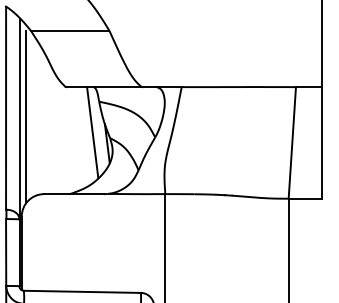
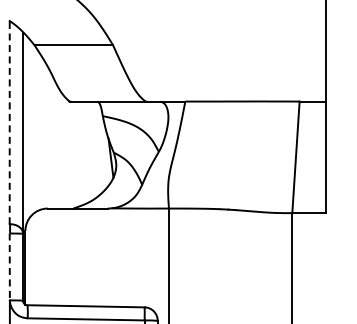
line: (5, 109) -> (9, 123), solid -> dashed
line: (25, 117) -> (29, 131), removed
line: (91, 132) -> (95, 146), removed
line: (5, 253) -> (9, 267), solid -> dashed

